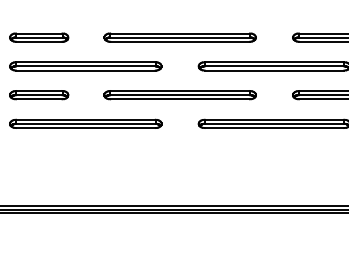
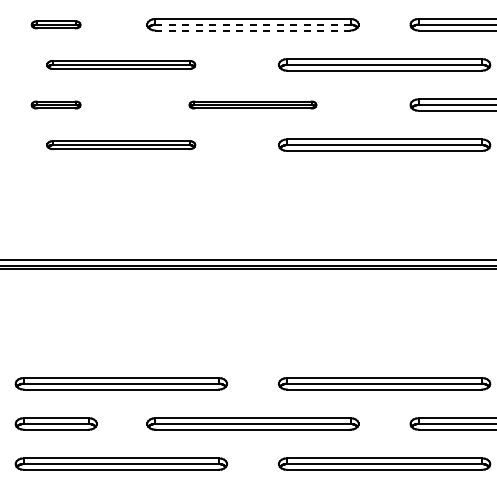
part: (38, 37) -> (55, 24), size x0.6
line: (179, 37) -> (252, 24), solid -> dashed
line: (179, 41) -> (252, 30), solid -> dashed
part: (85, 66) -> (120, 64), size x0.7
part: (38, 94) -> (55, 104), size x0.6
part: (179, 94) -> (252, 104), size x0.6
part: (85, 123) -> (120, 144), size x0.7

